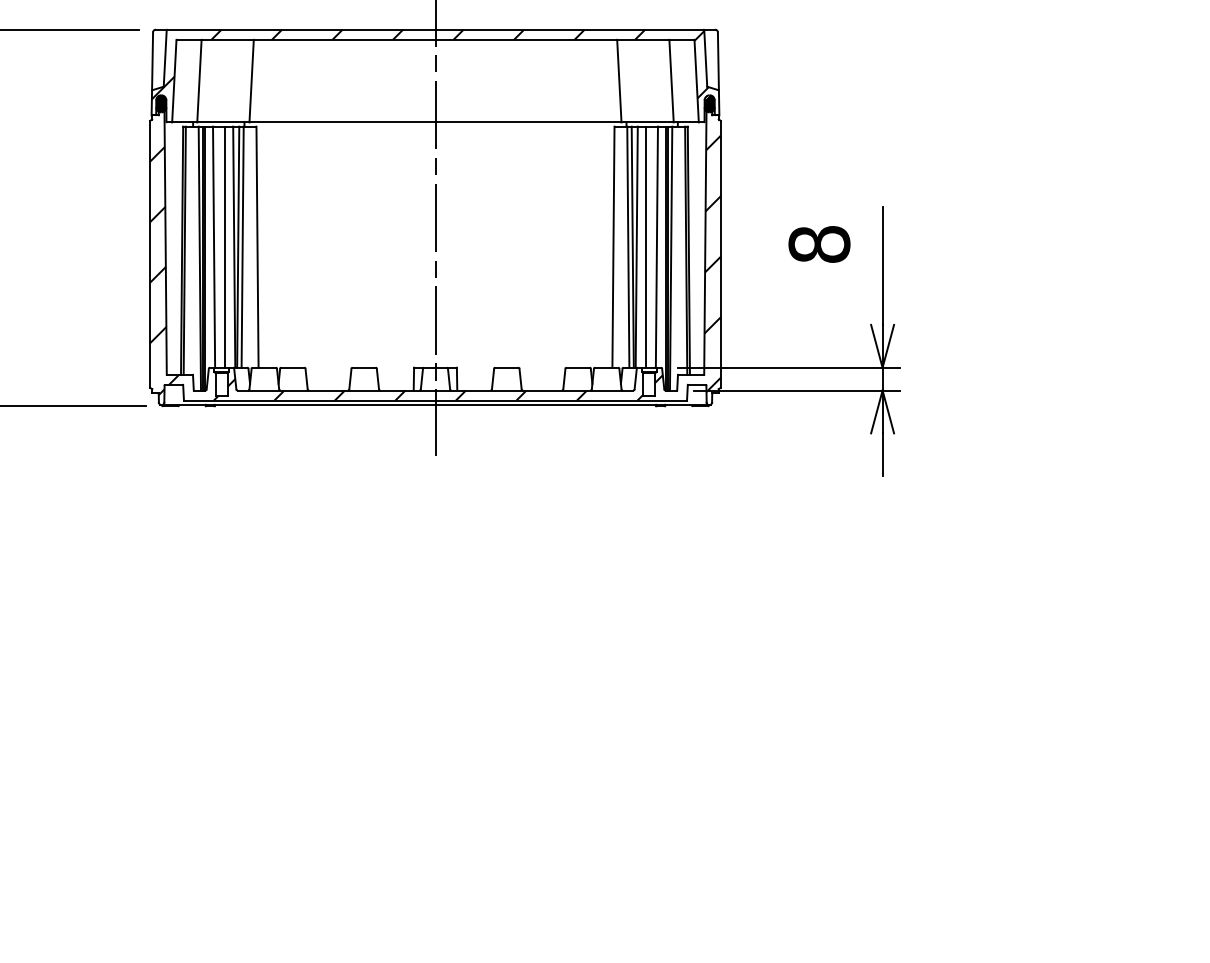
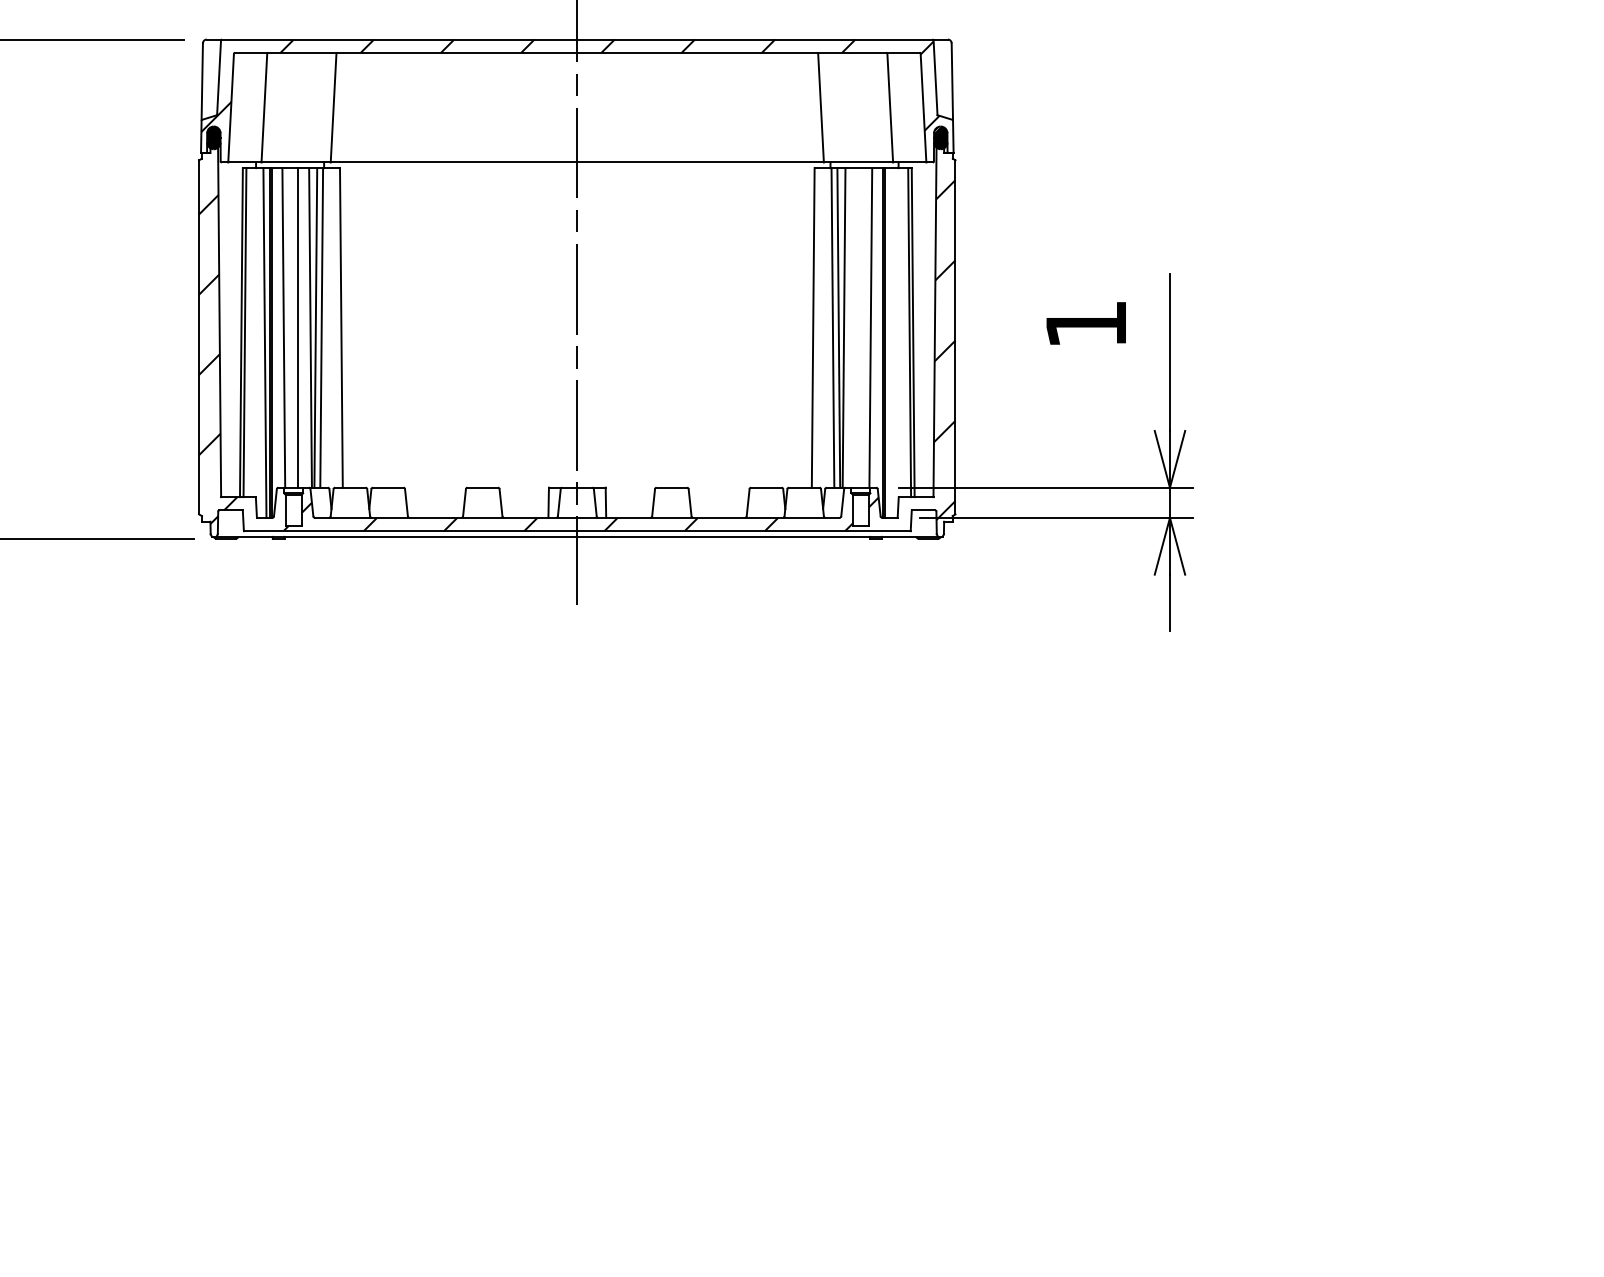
text: (819, 243) -> (1086, 323), 8 -> 1
line: (646, 246) -> (856, 327), removed
line: (671, 258) -> (889, 342), removed

